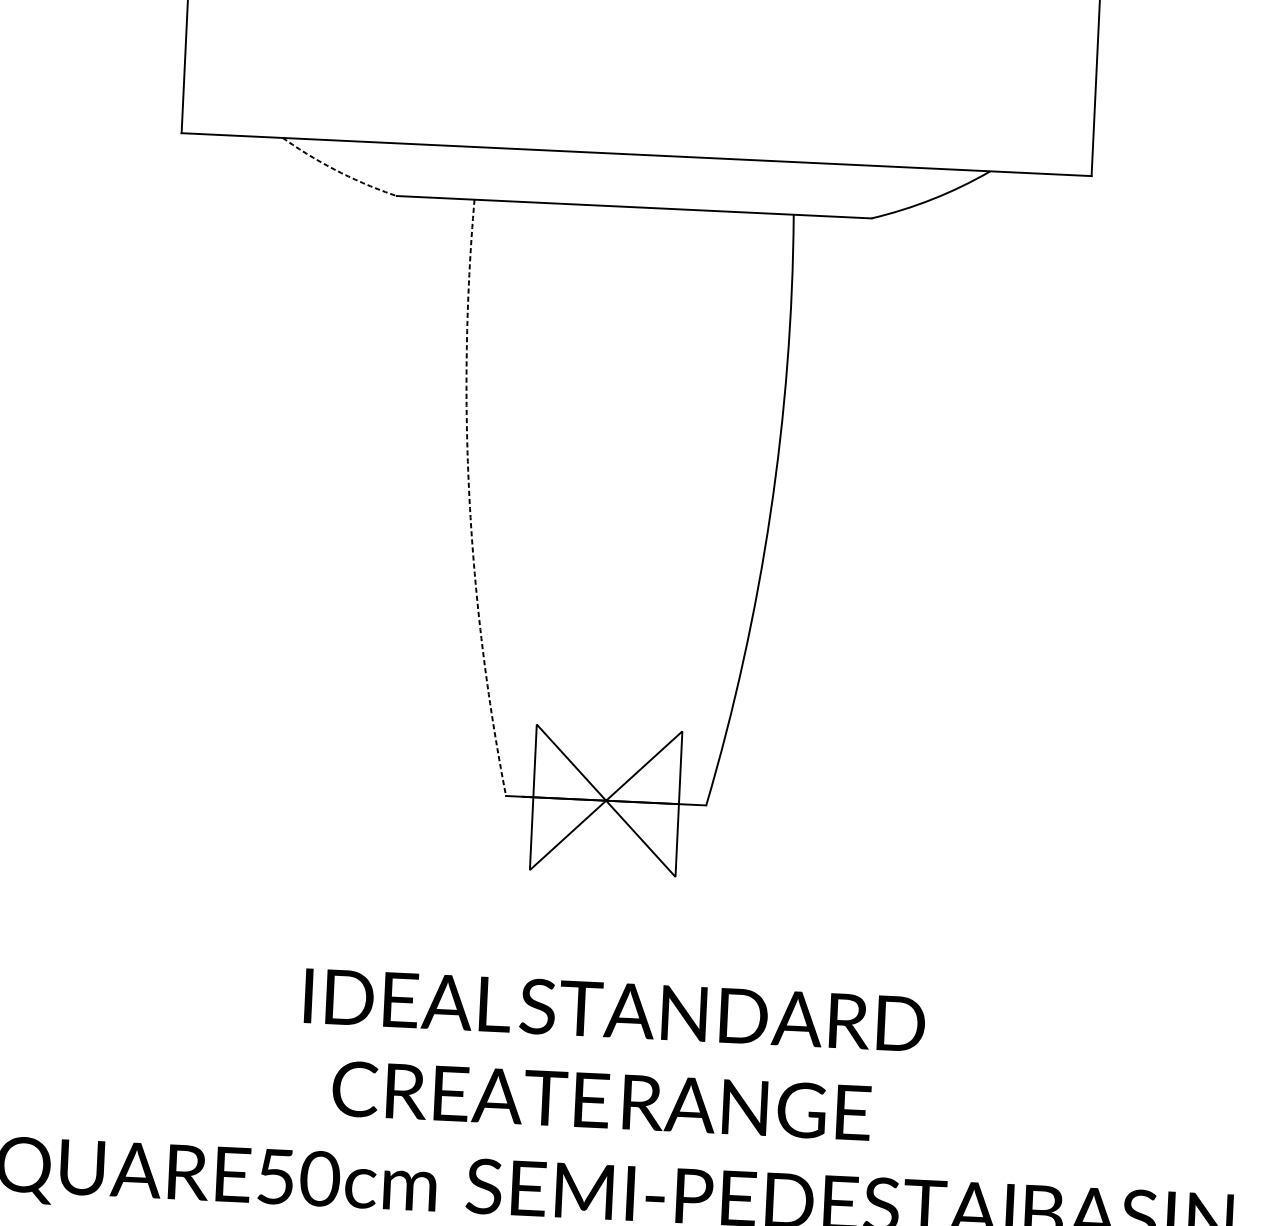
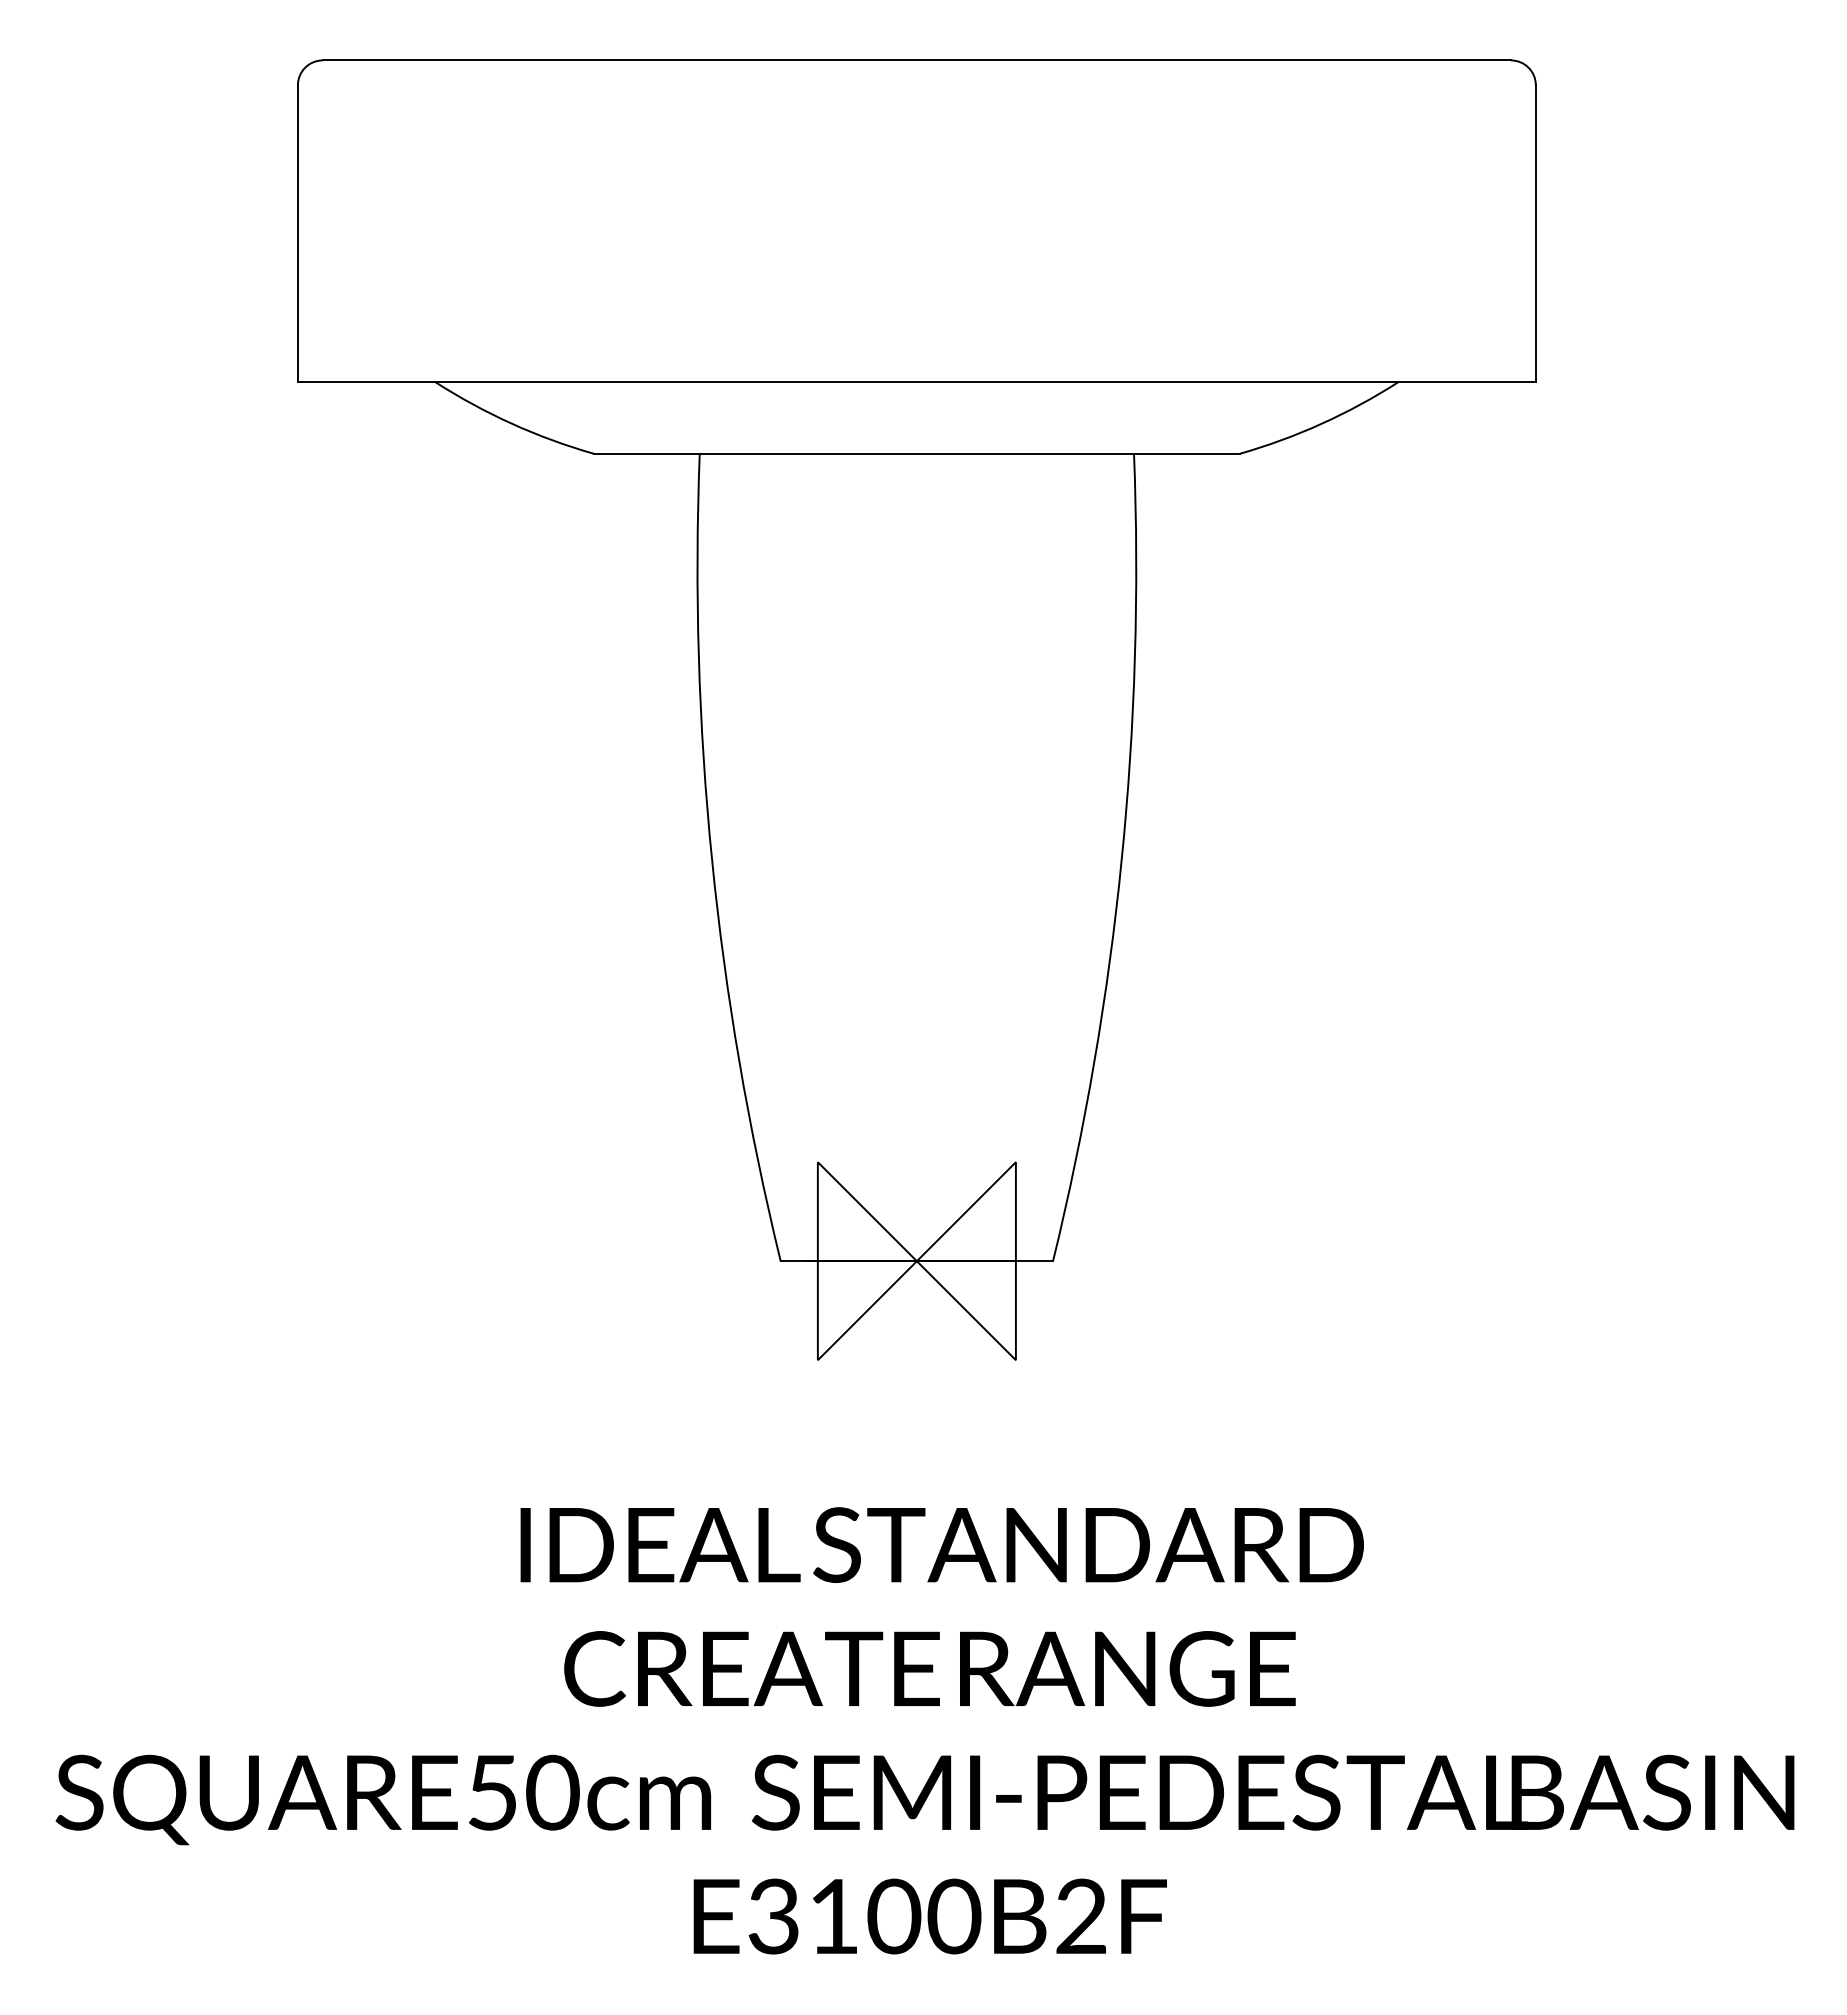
arc: (337, 170) -> (512, 423), dashed -> solid
arc: (469, 499) -> (712, 860), dashed -> solid

